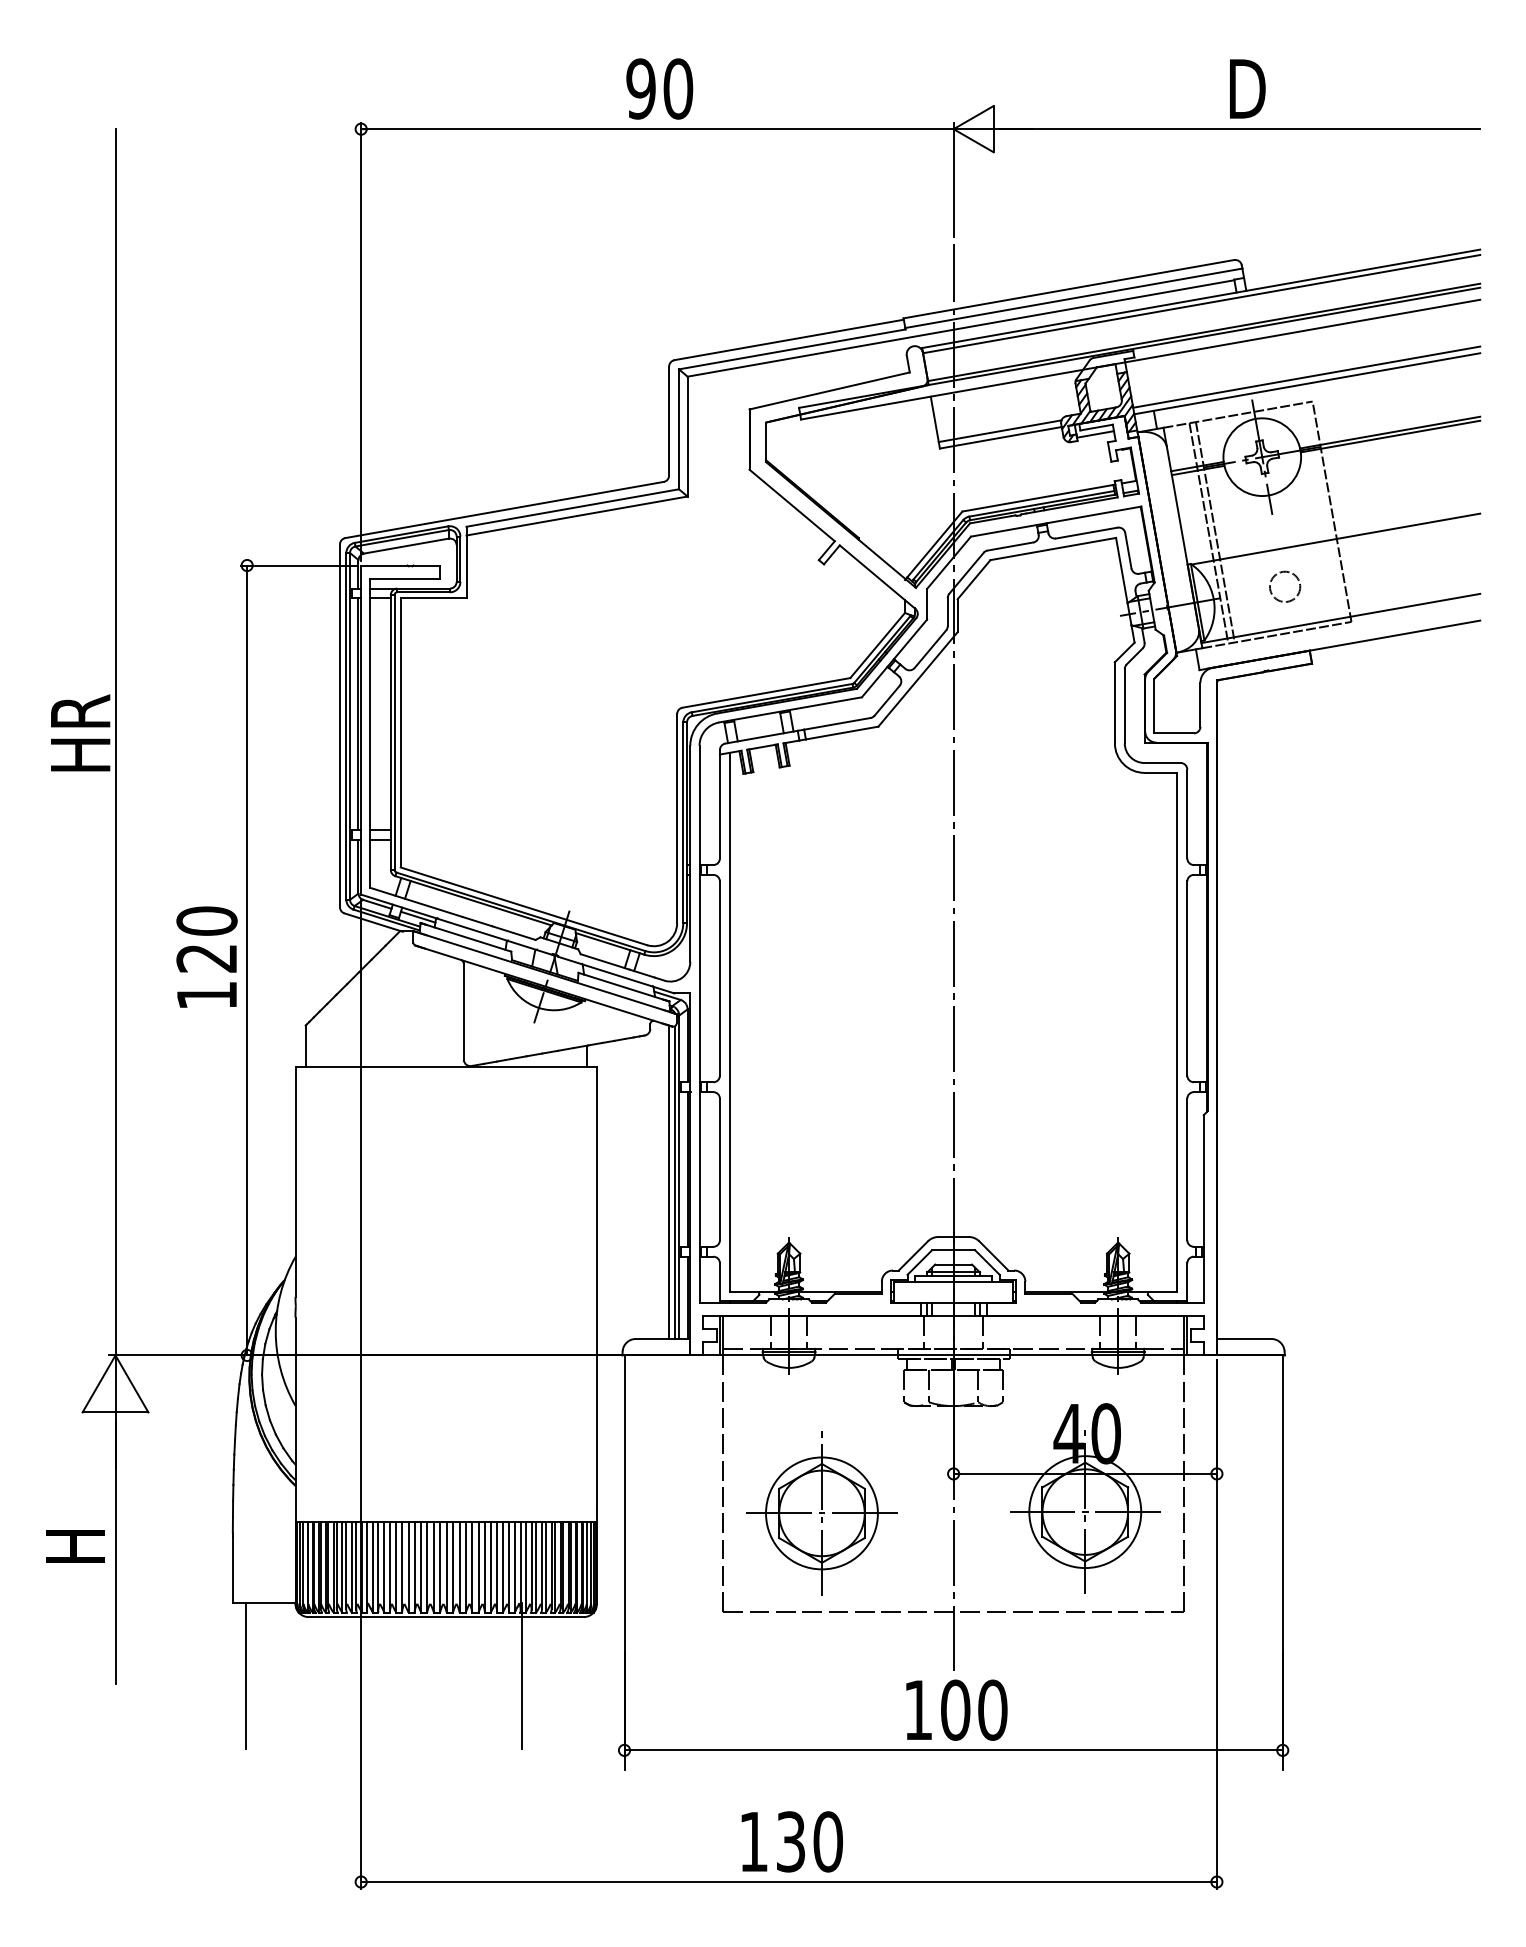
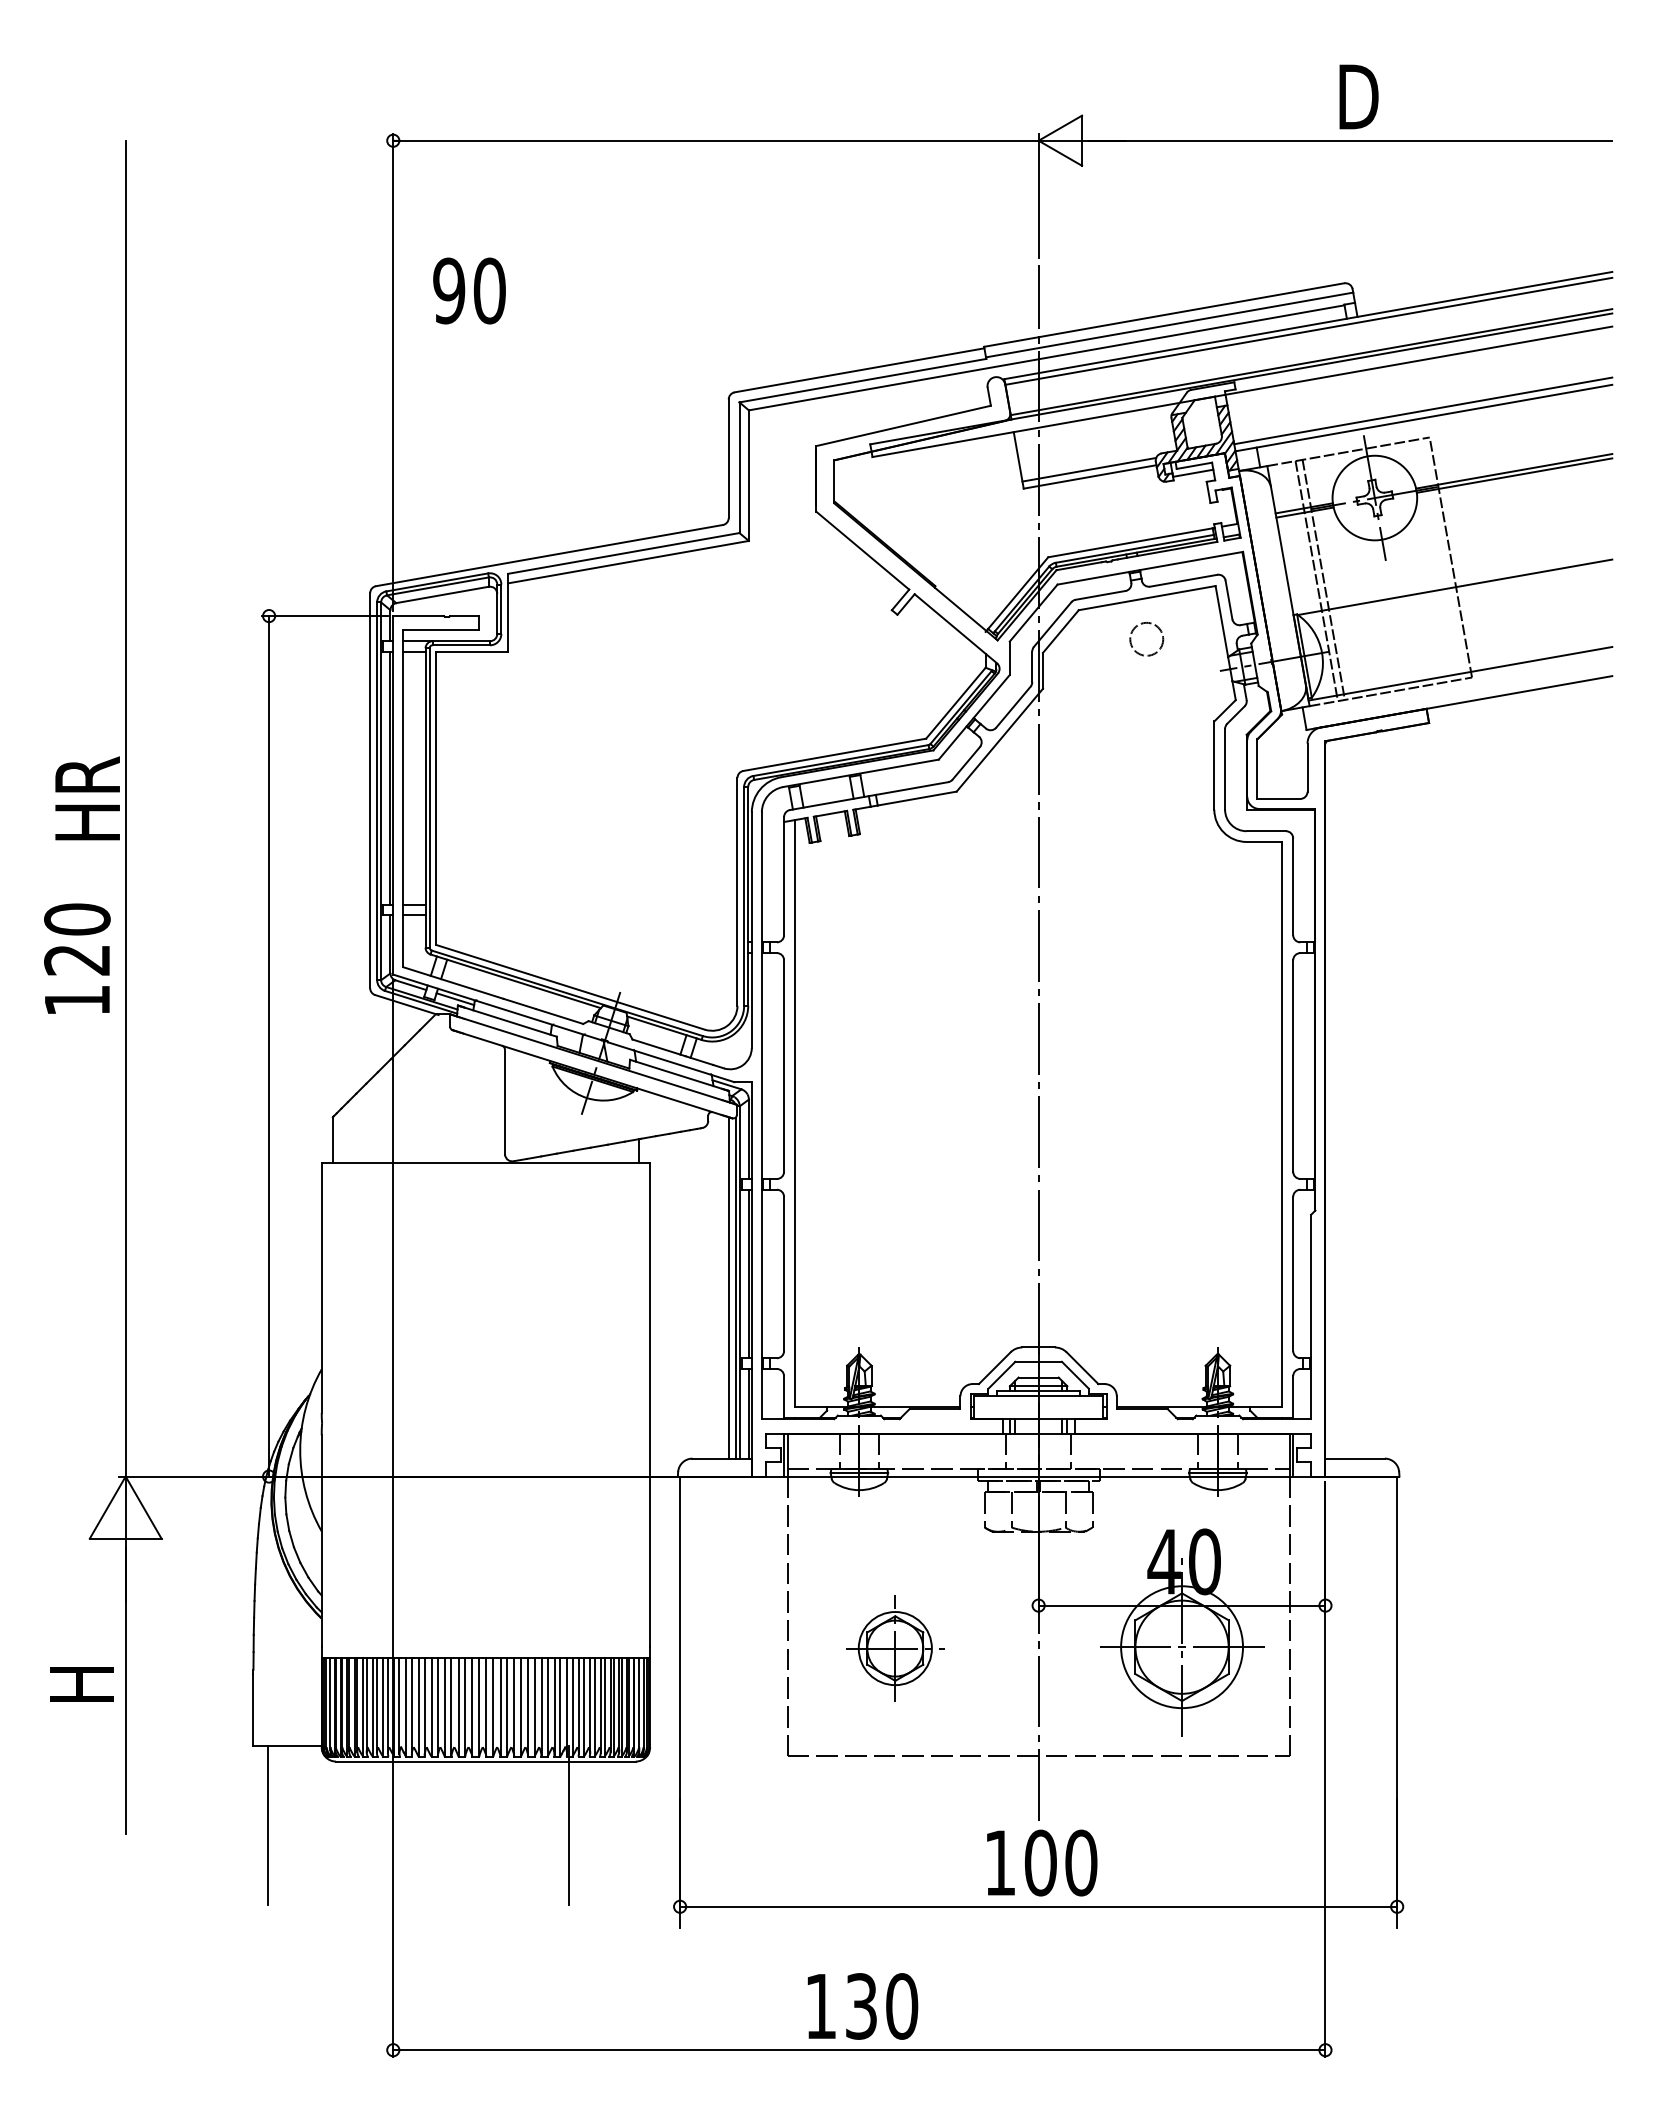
text: (659, 88) -> (469, 290), moved
circle: (1284, 587) -> (1146, 639), moved
text: (207, 956) -> (77, 958), moved
part: (822, 1513) -> (895, 1648), size x0.6

